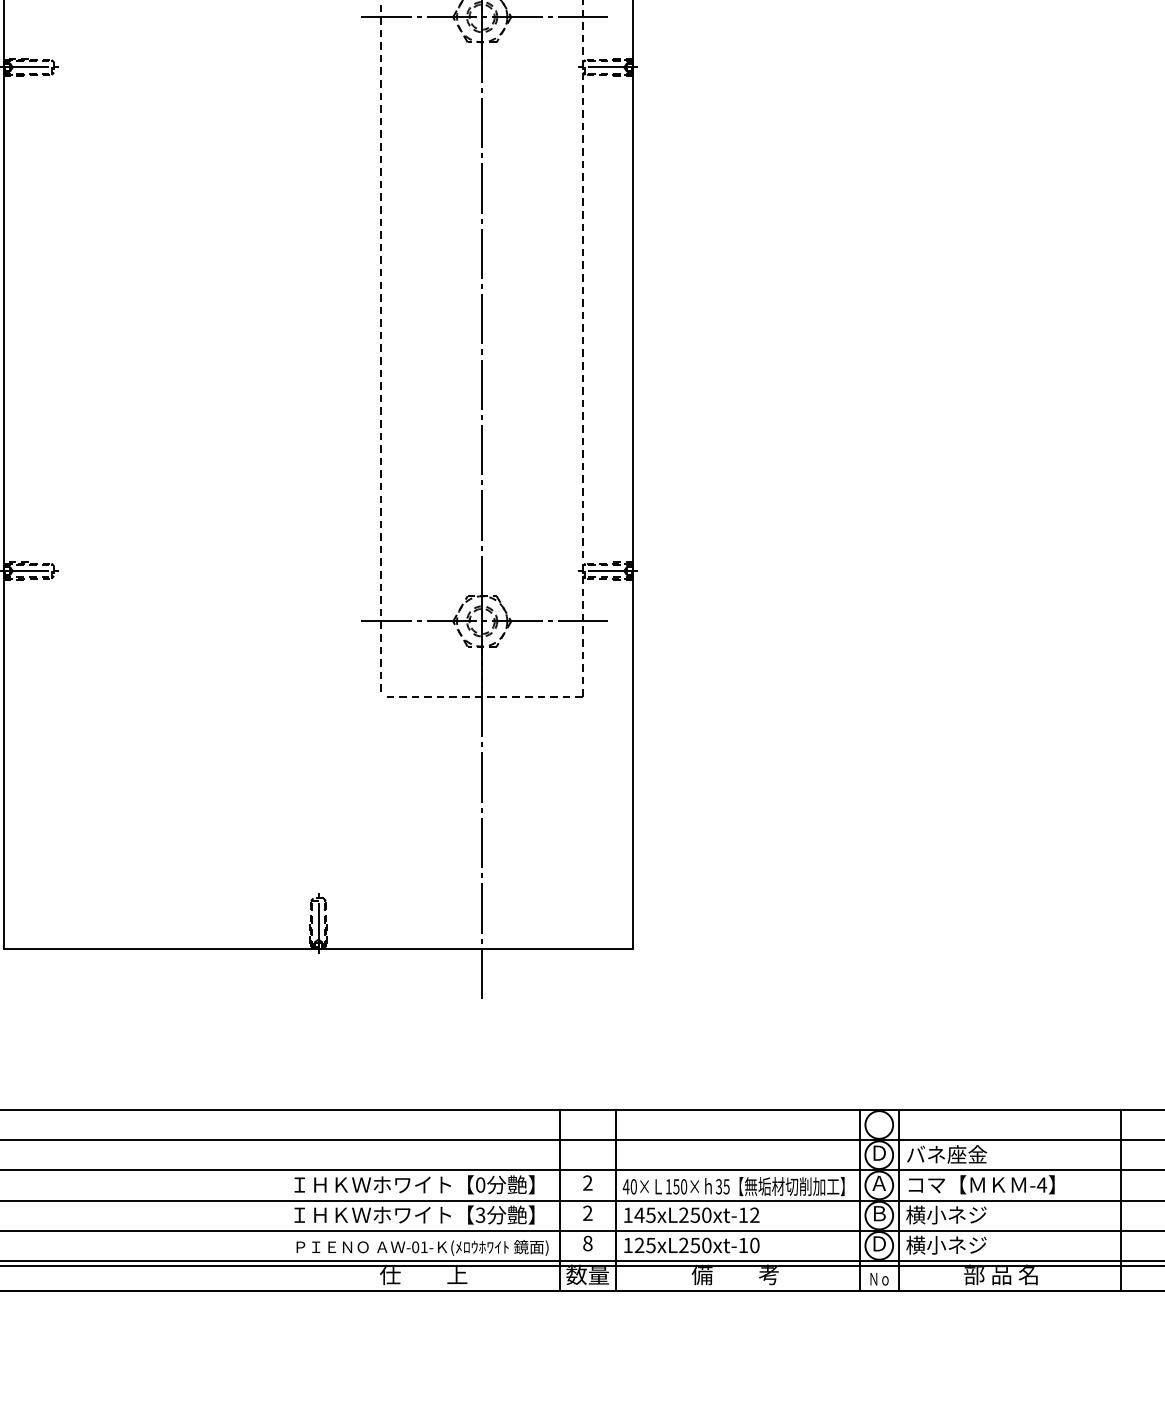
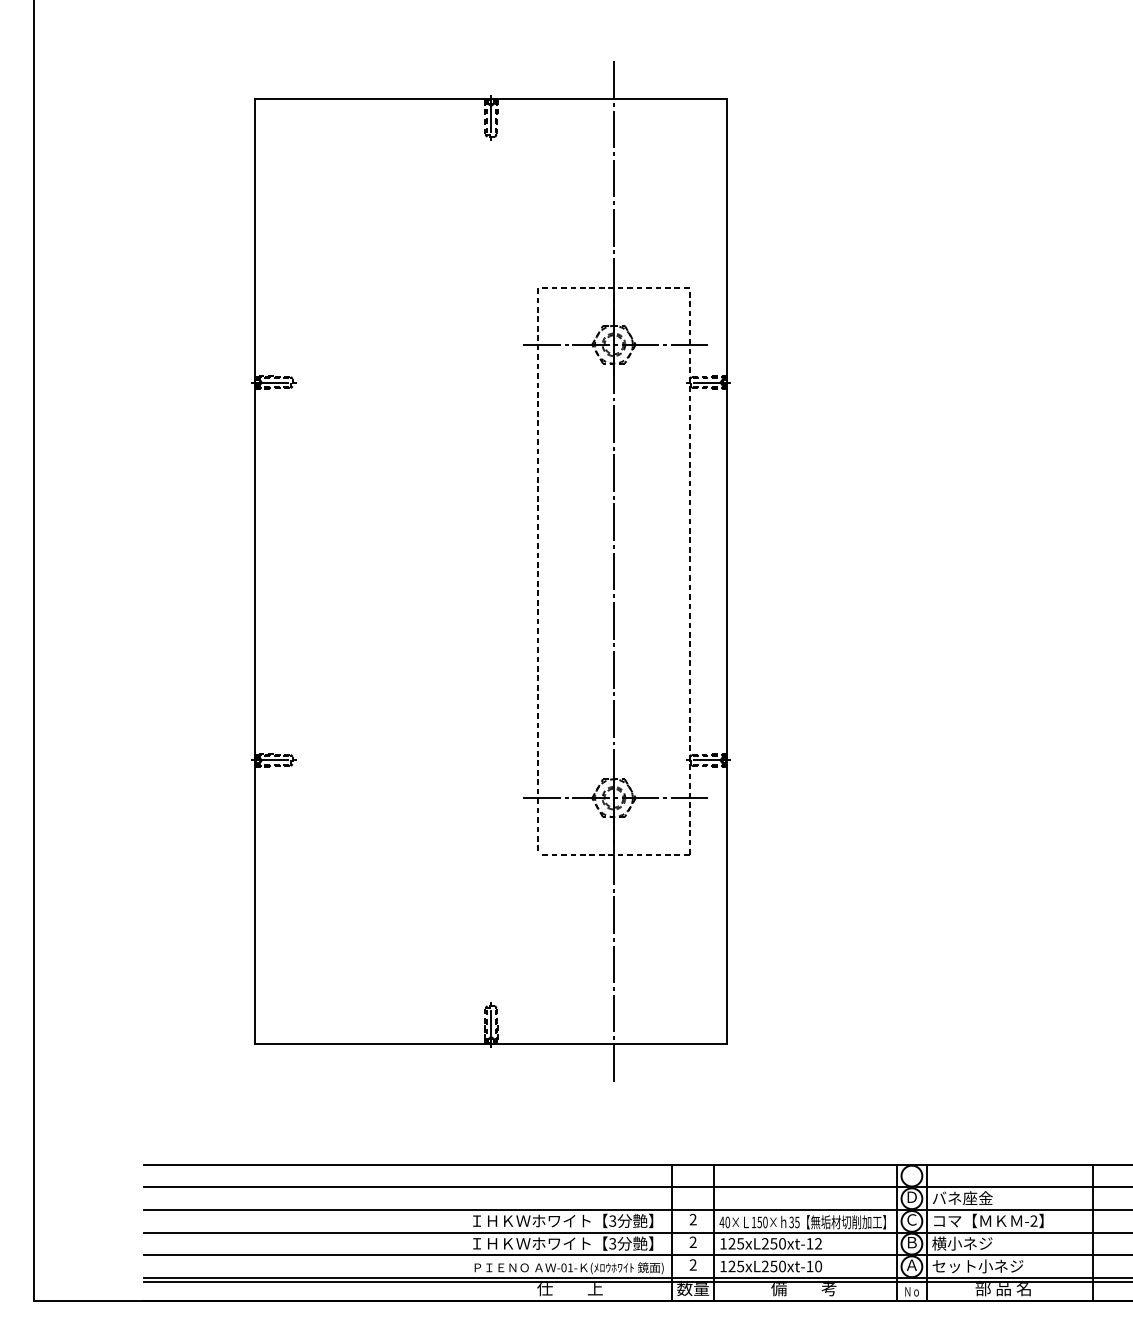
text: (878, 1182) -> (911, 1219), Ａ -> Ｃ
text: (480, 1184) -> (612, 1220), 0 -> 3
text: (1041, 1184) -> (1033, 1220), -4 -> -2
text: (638, 1214) -> (731, 1243), 145xL250xt-12 -> 125xL250xt-12
text: (586, 1242) -> (692, 1264), 8 -> 2
text: (878, 1242) -> (911, 1264), Ｄ -> Ａ
text: (966, 1245) -> (977, 1266), 横小ネジ -> セット小ネジ

